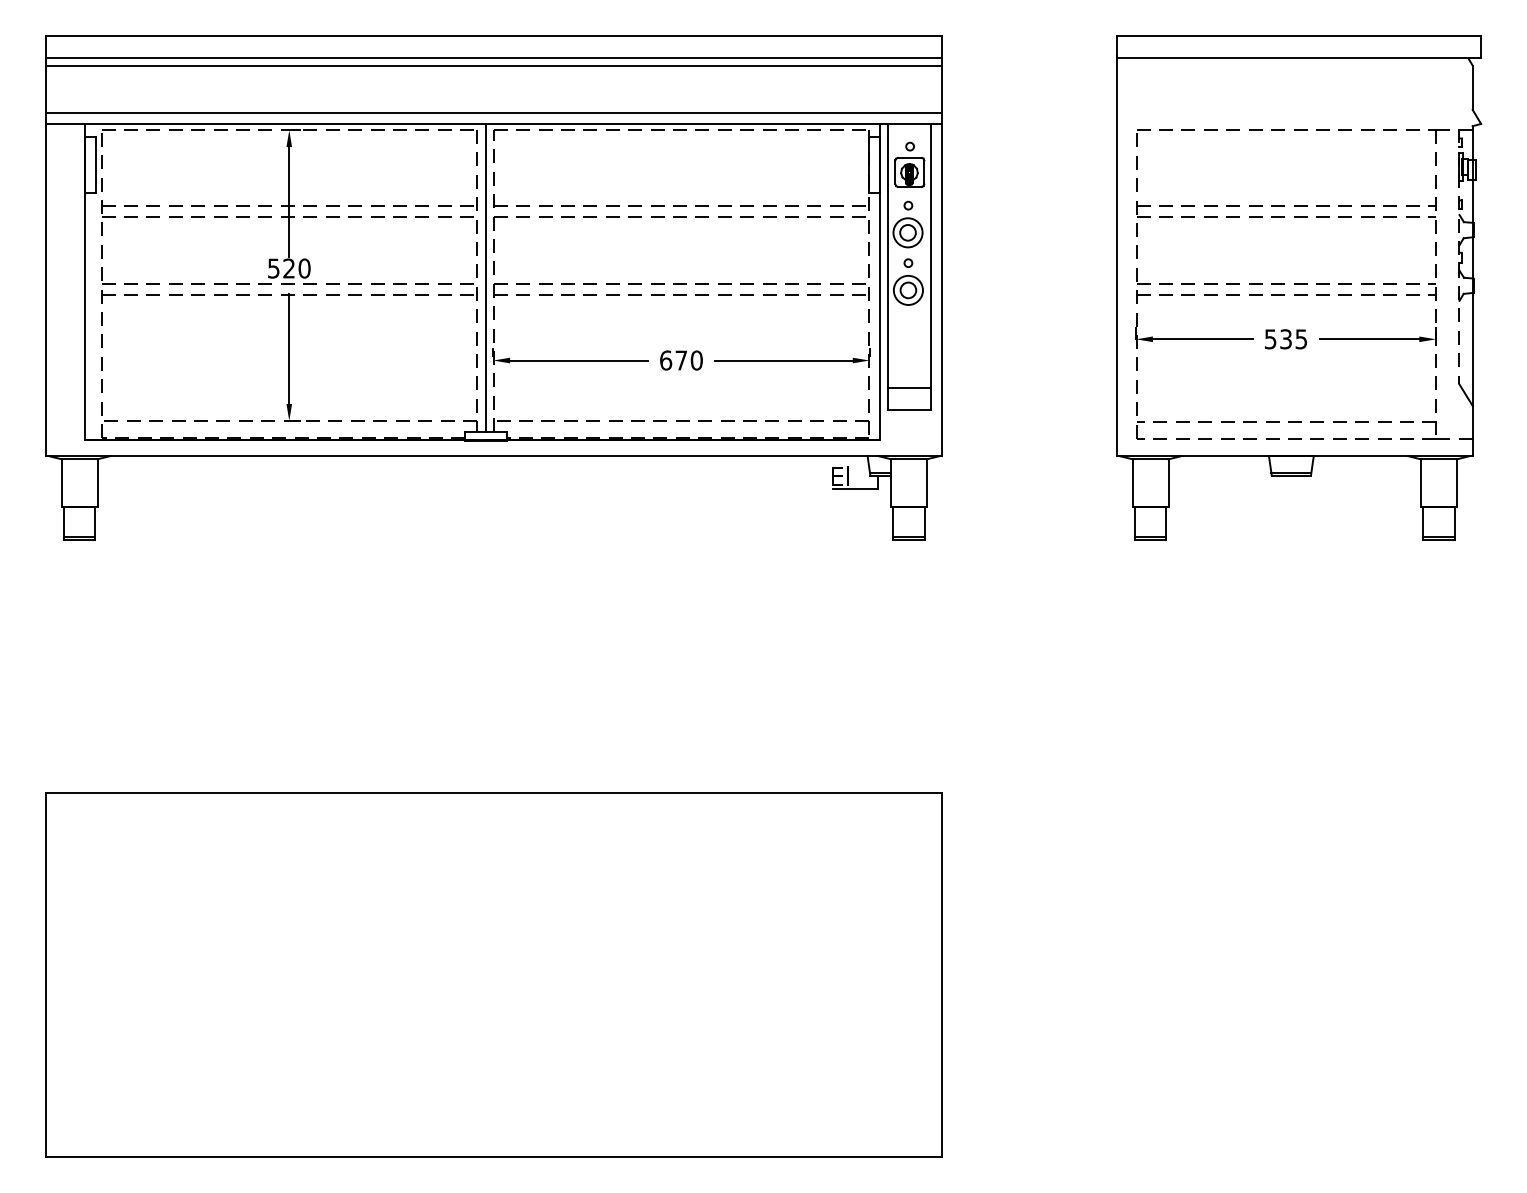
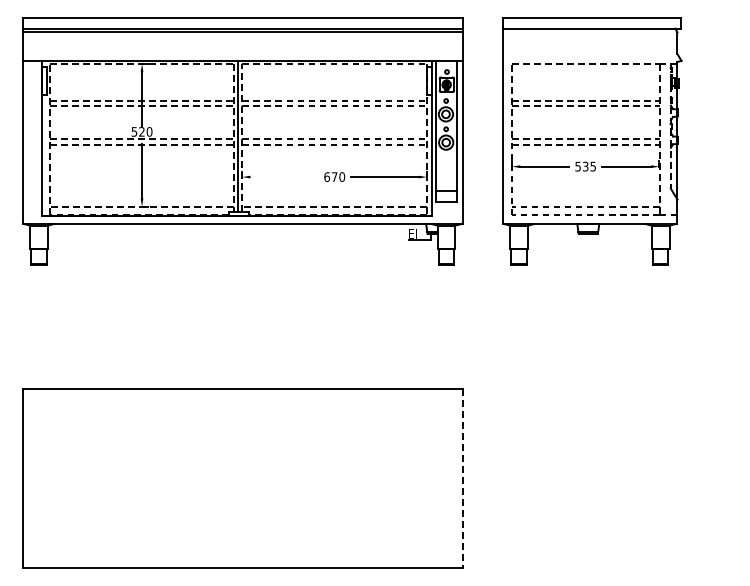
line: (493, 113) -> (242, 55), removed
part: (1299, 288) -> (592, 141), moved
line: (579, 361) -> (284, 177), removed
line: (941, 976) -> (462, 479), solid -> dashed

